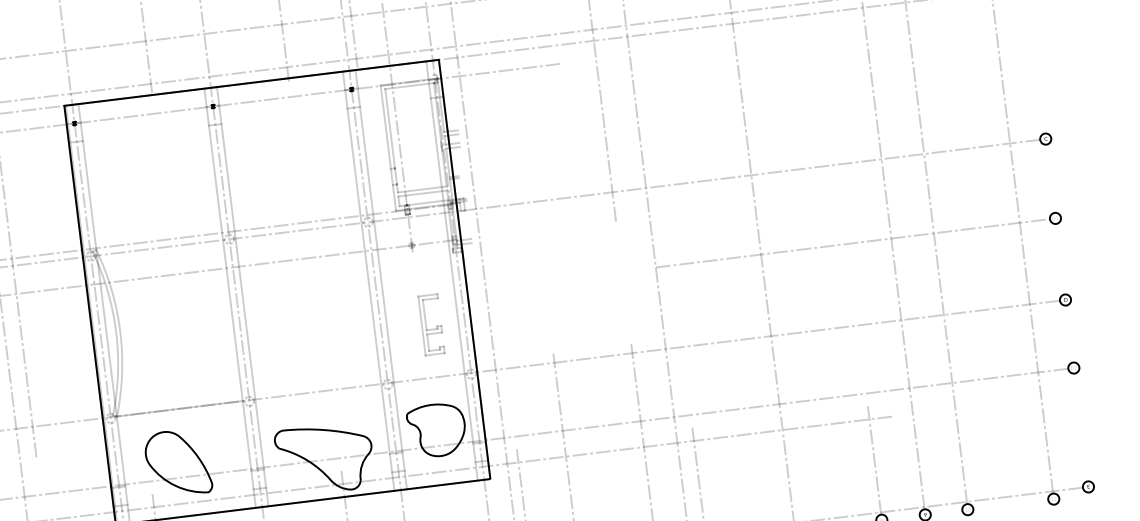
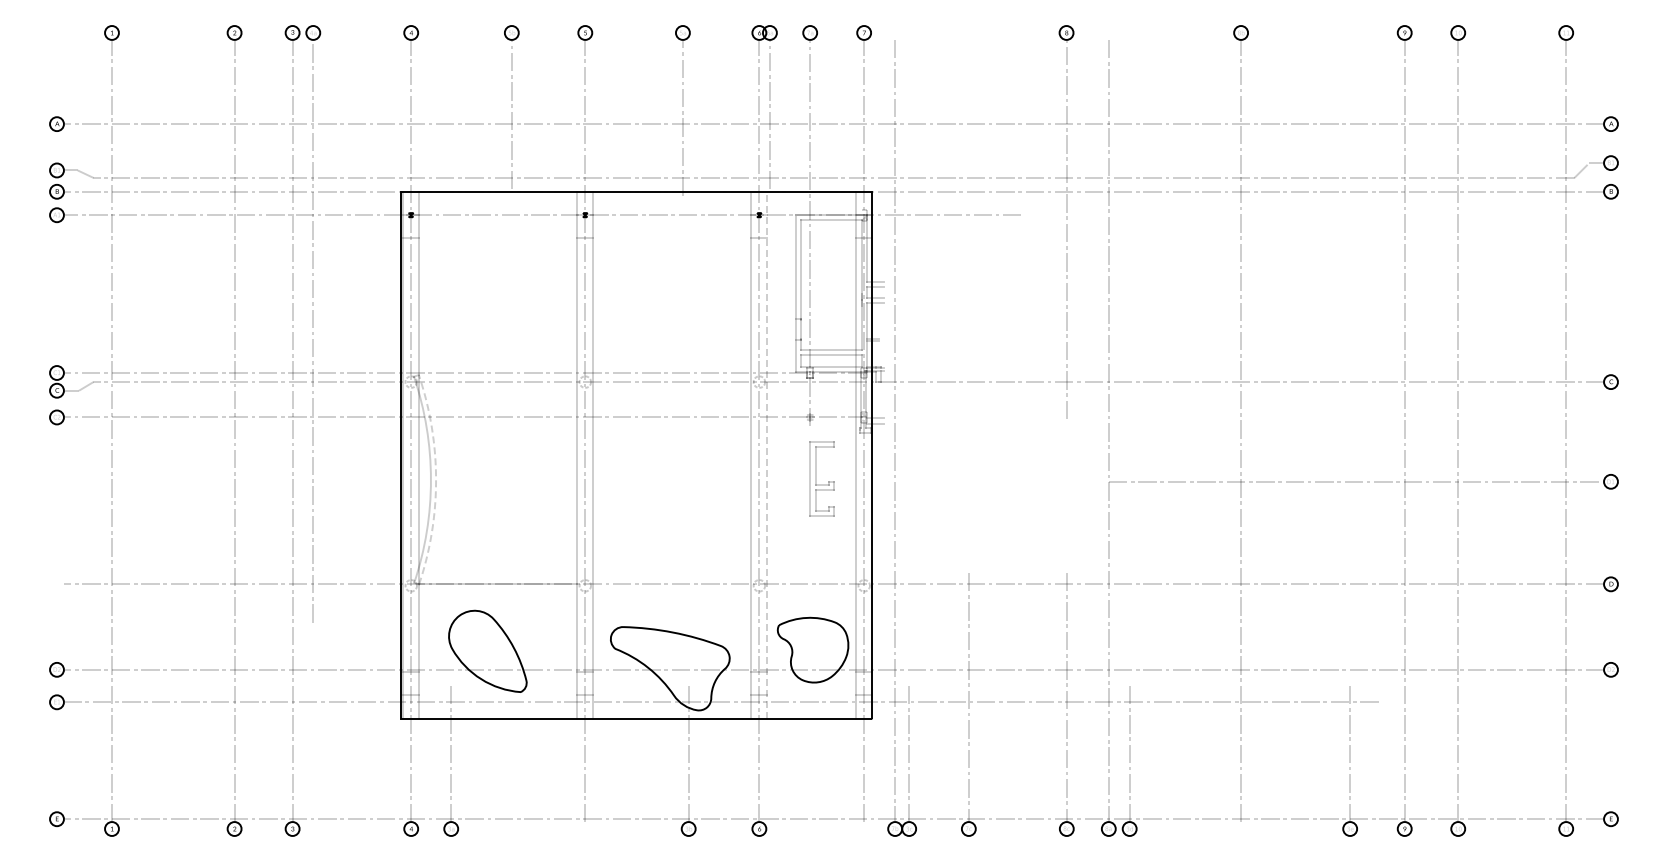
line: (381, 279) -> (767, 454), solid -> dashed
part: (430, 324) -> (821, 478), moved
arc: (120, 331) -> (436, 479), solid -> dashed

